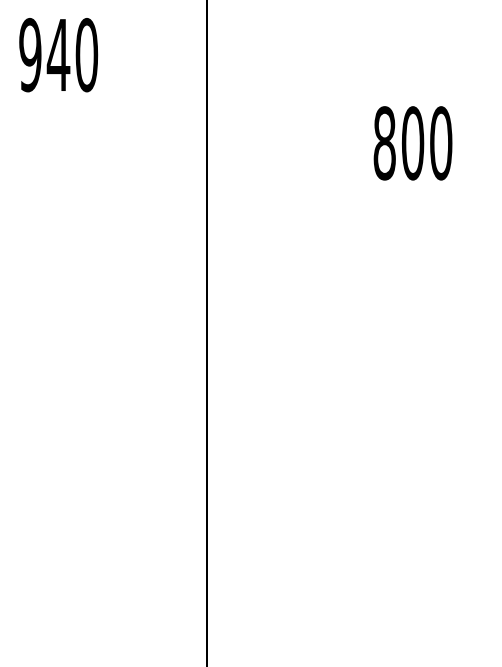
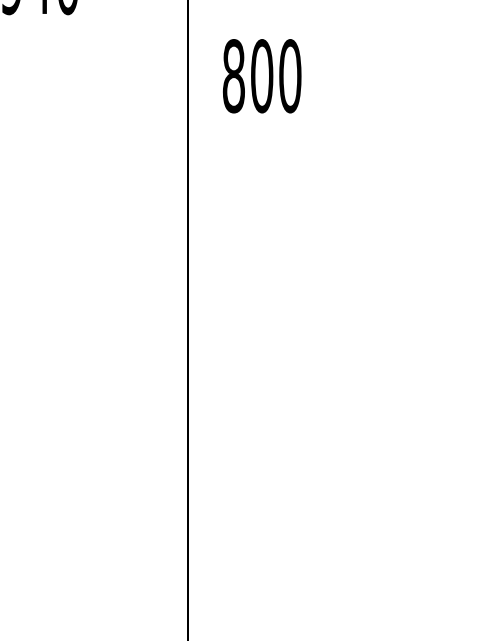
text: (412, 143) -> (261, 76), moved

